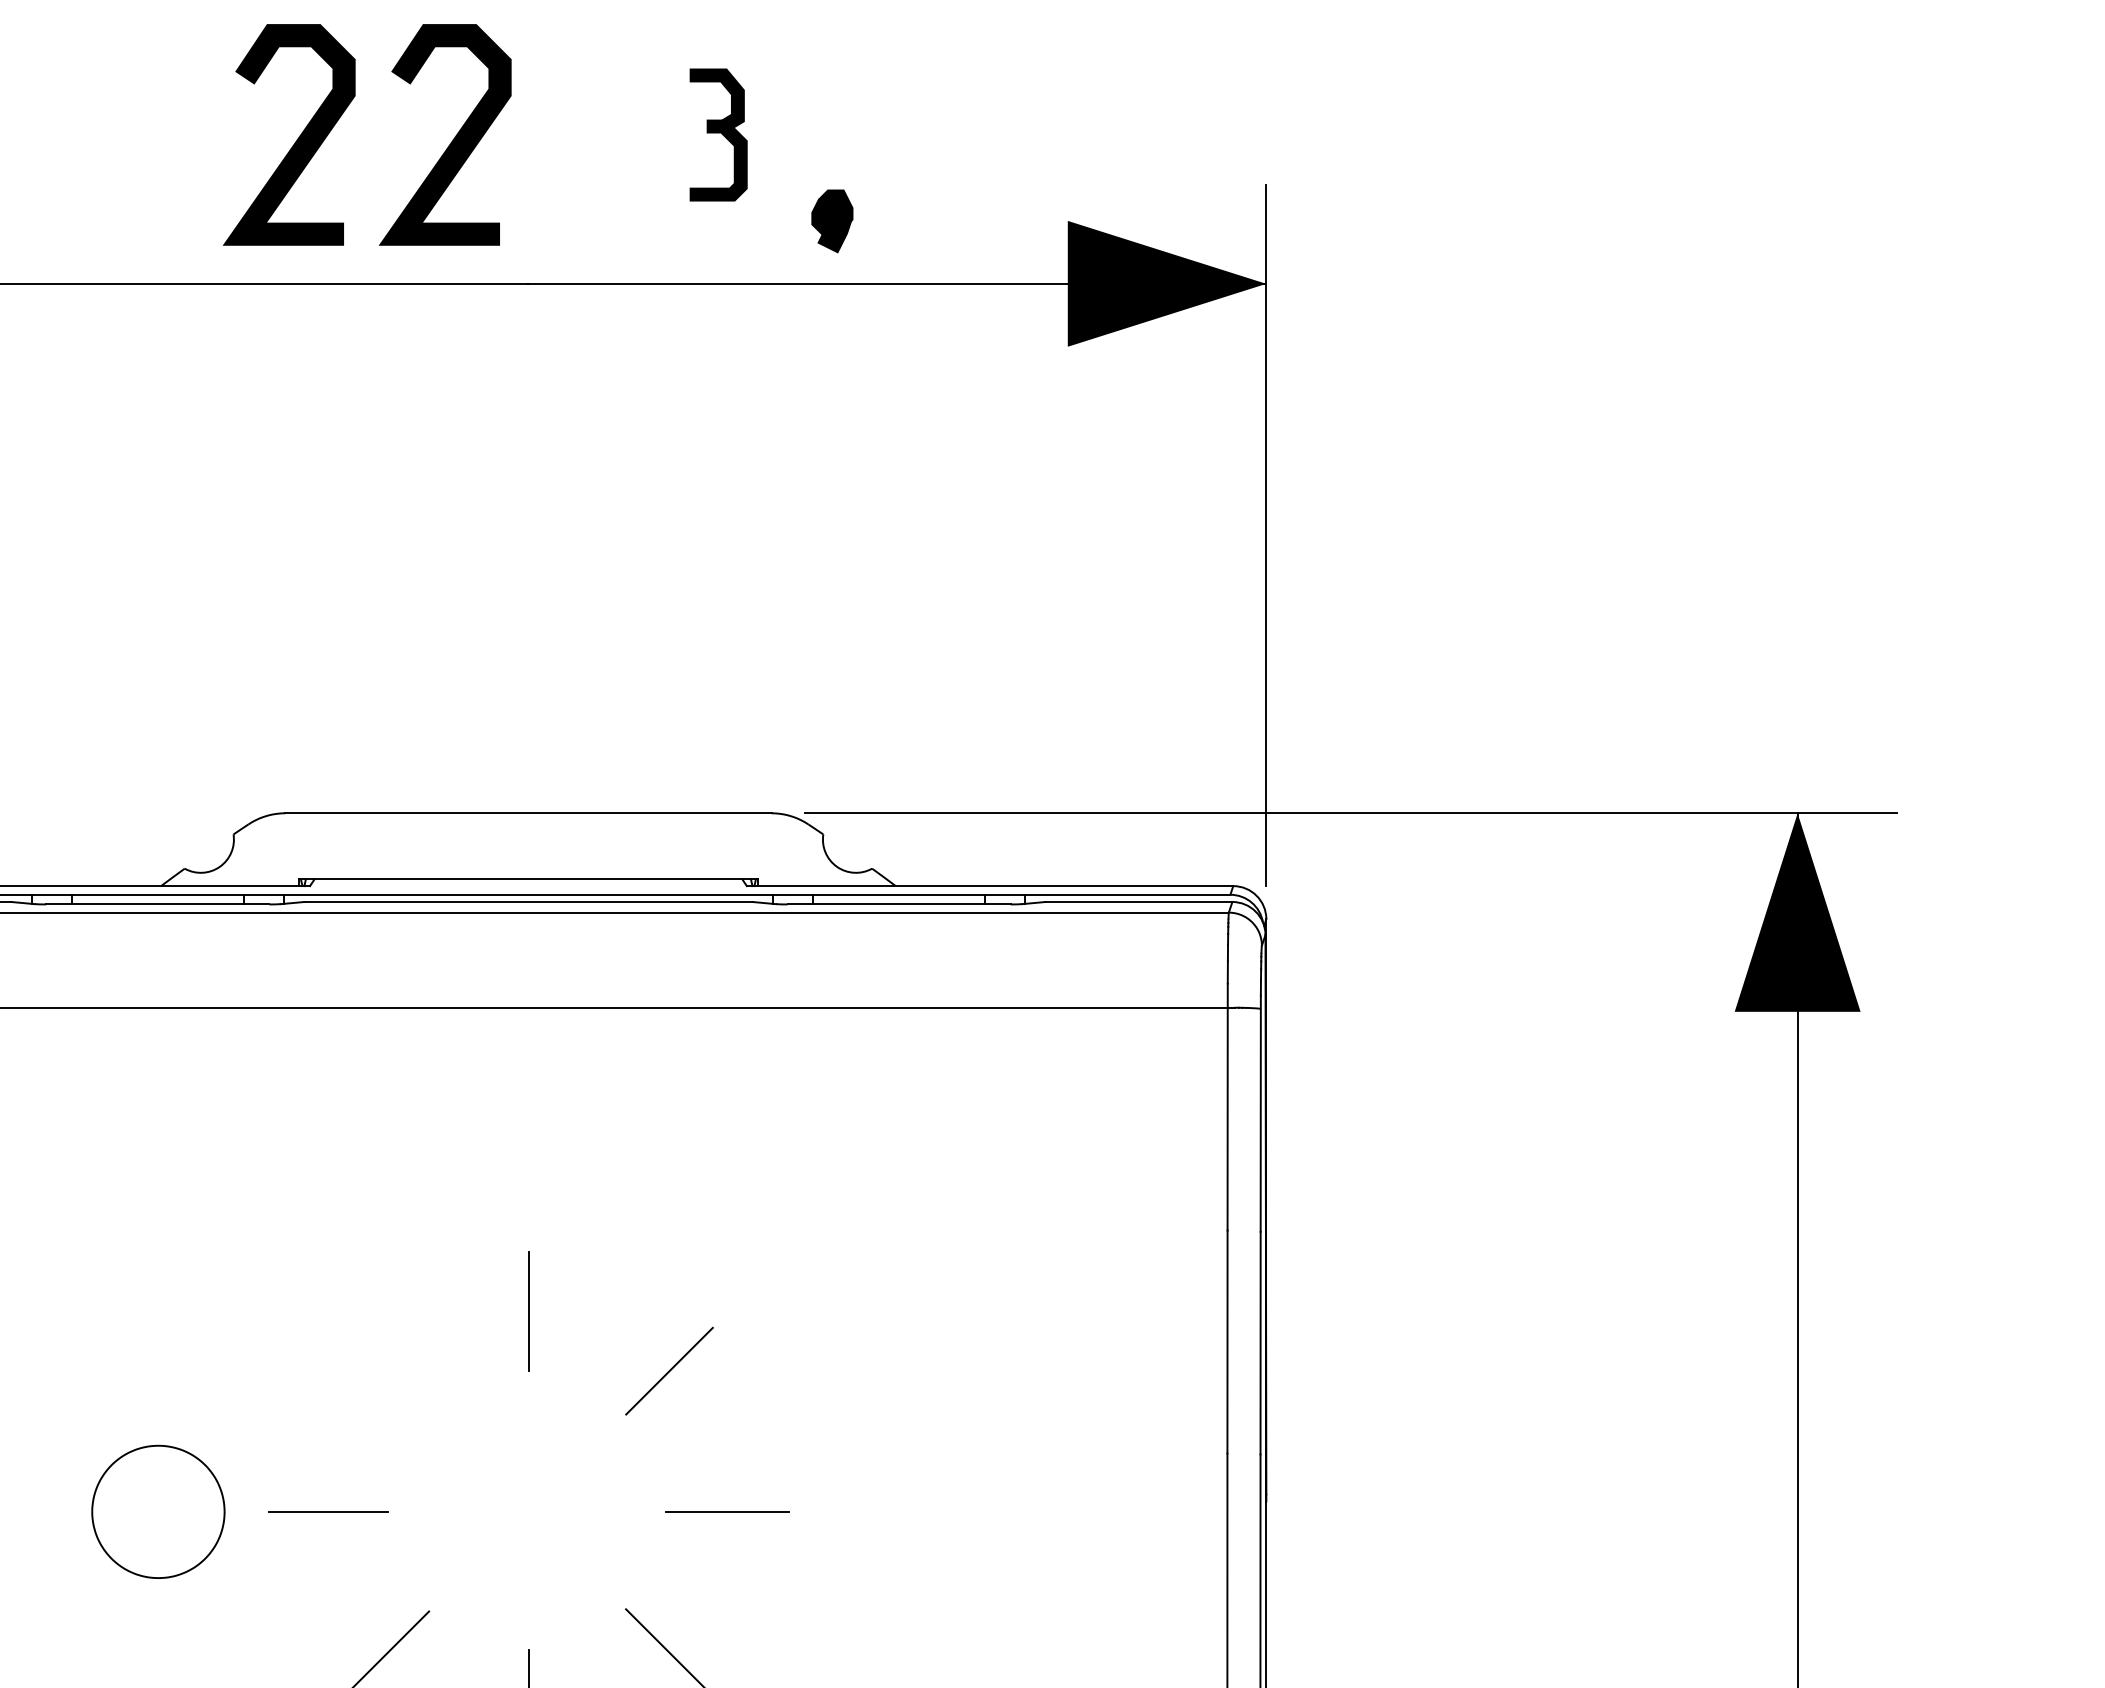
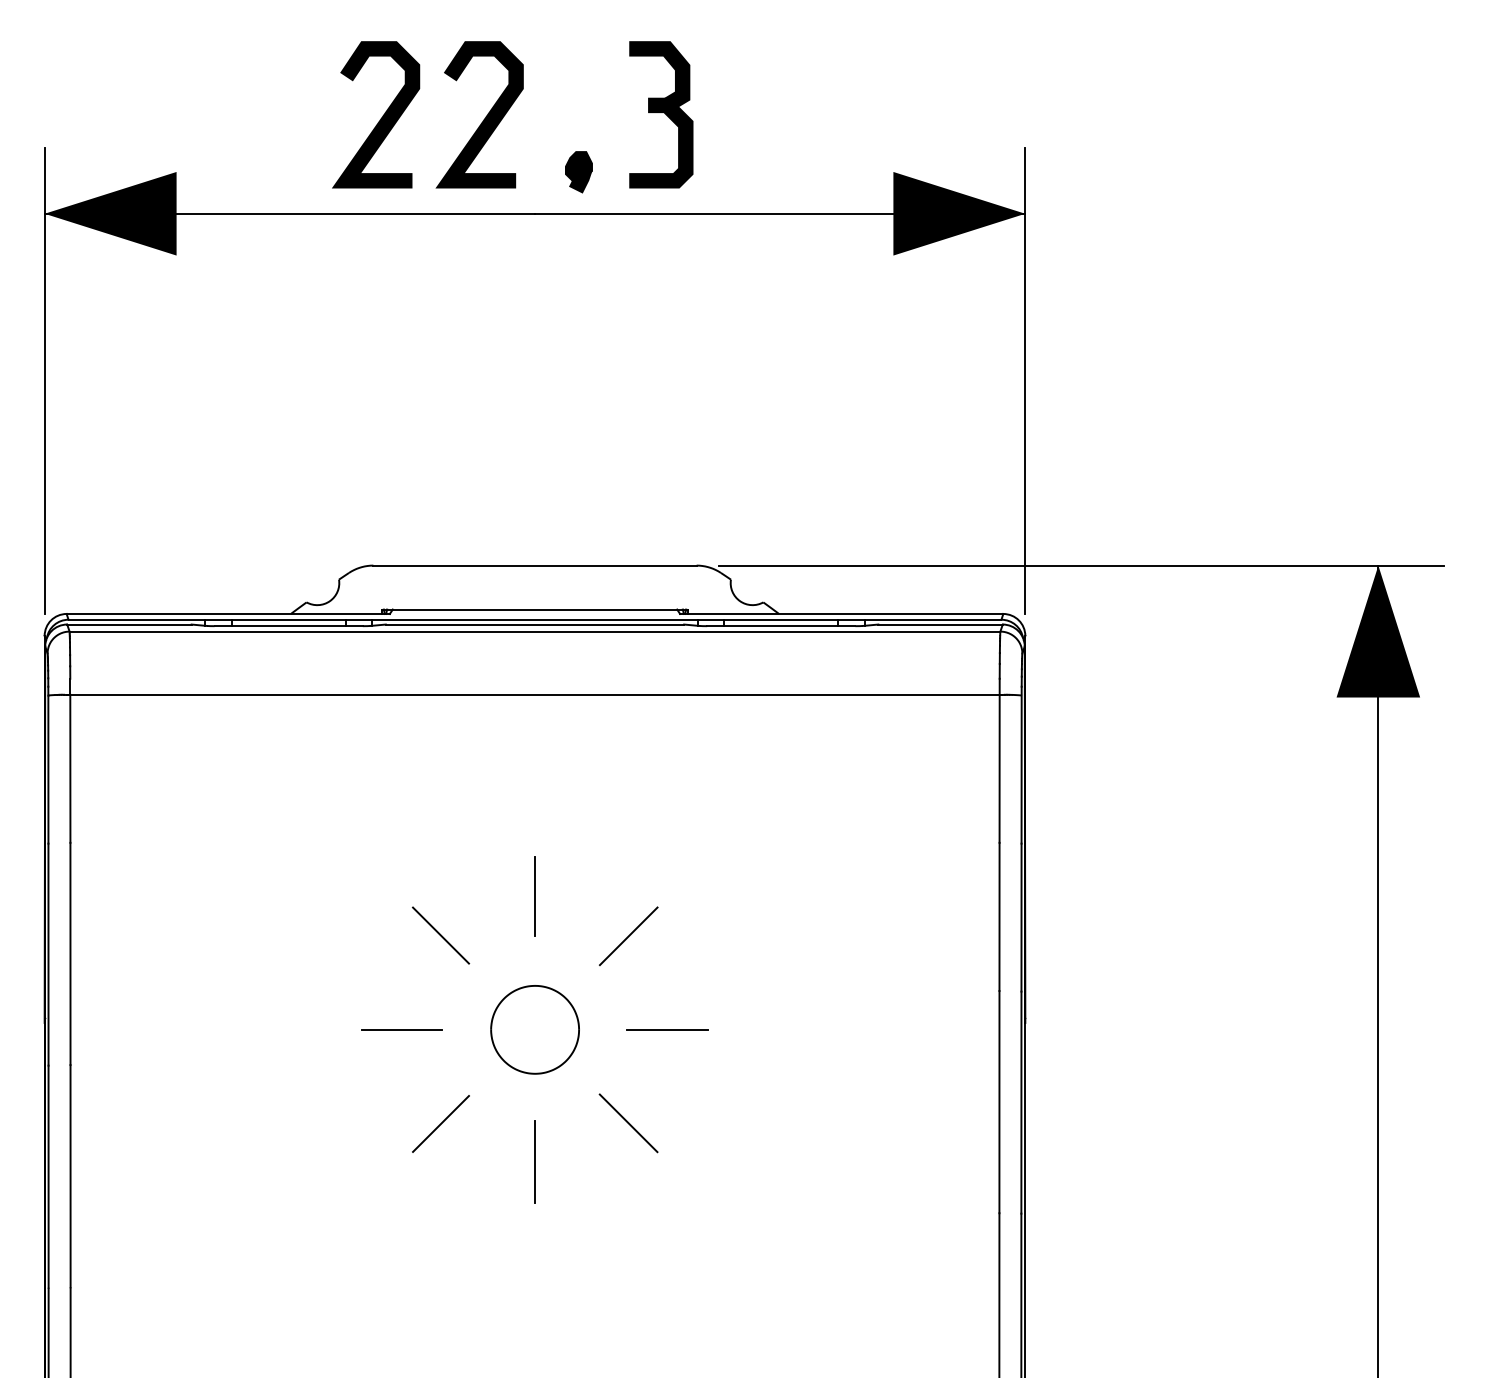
part: (718, 134) -> (661, 114), size x1.67
part: (831, 221) -> (578, 172), moved
line: (386, 1369) -> (440, 935), added
part: (157, 1511) -> (534, 1029), moved

